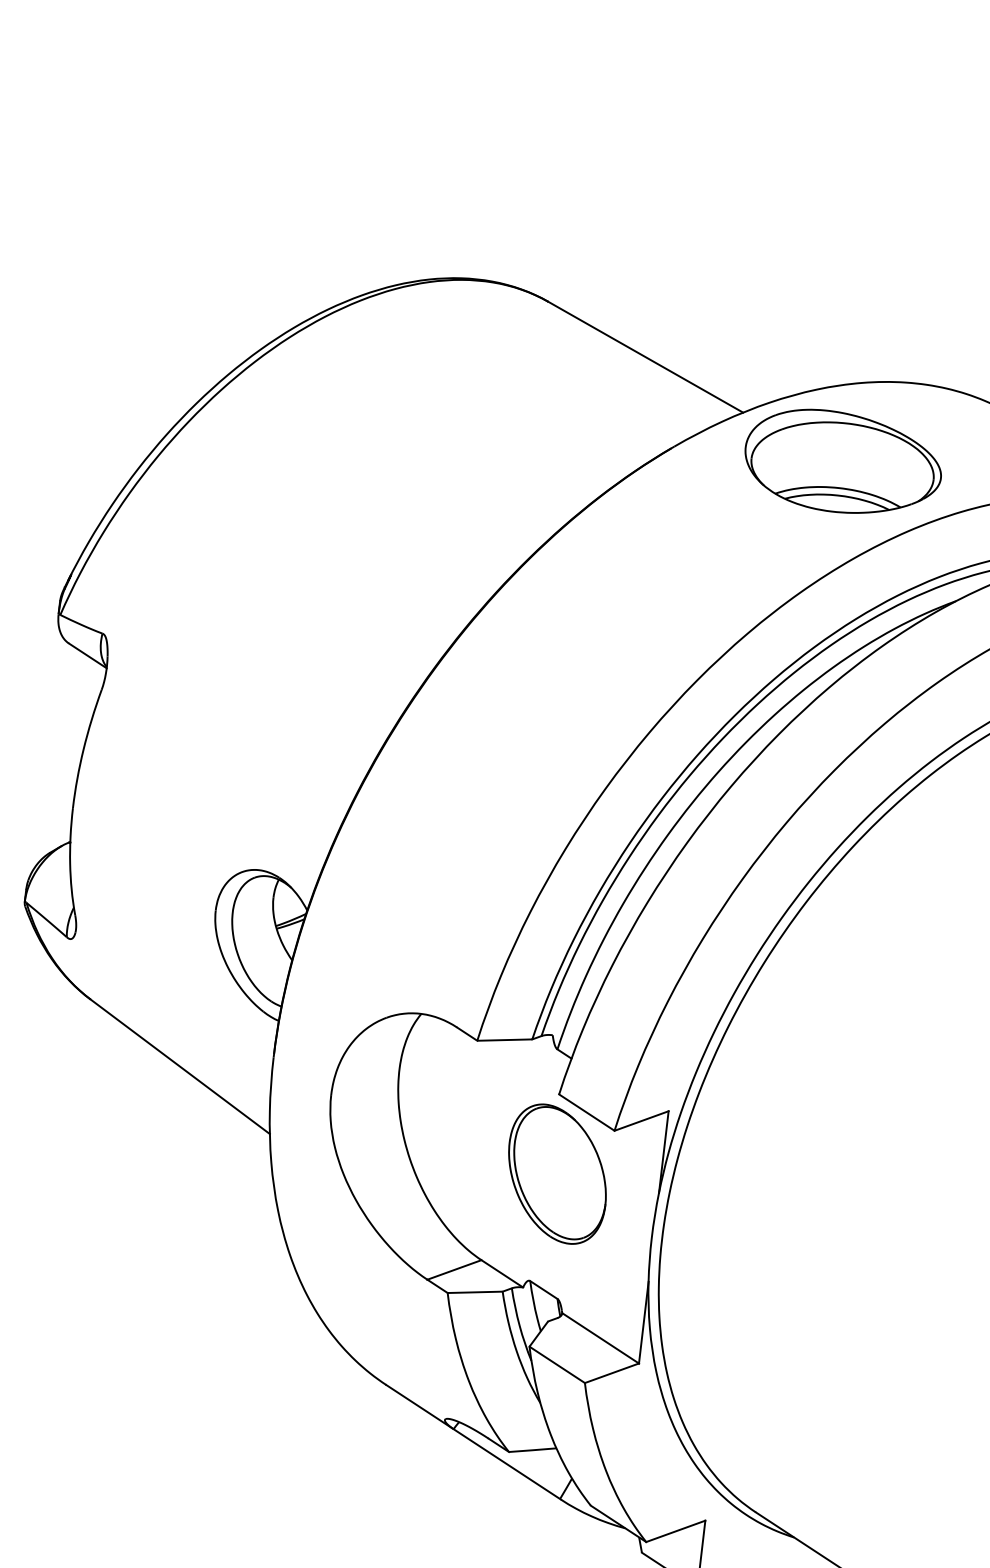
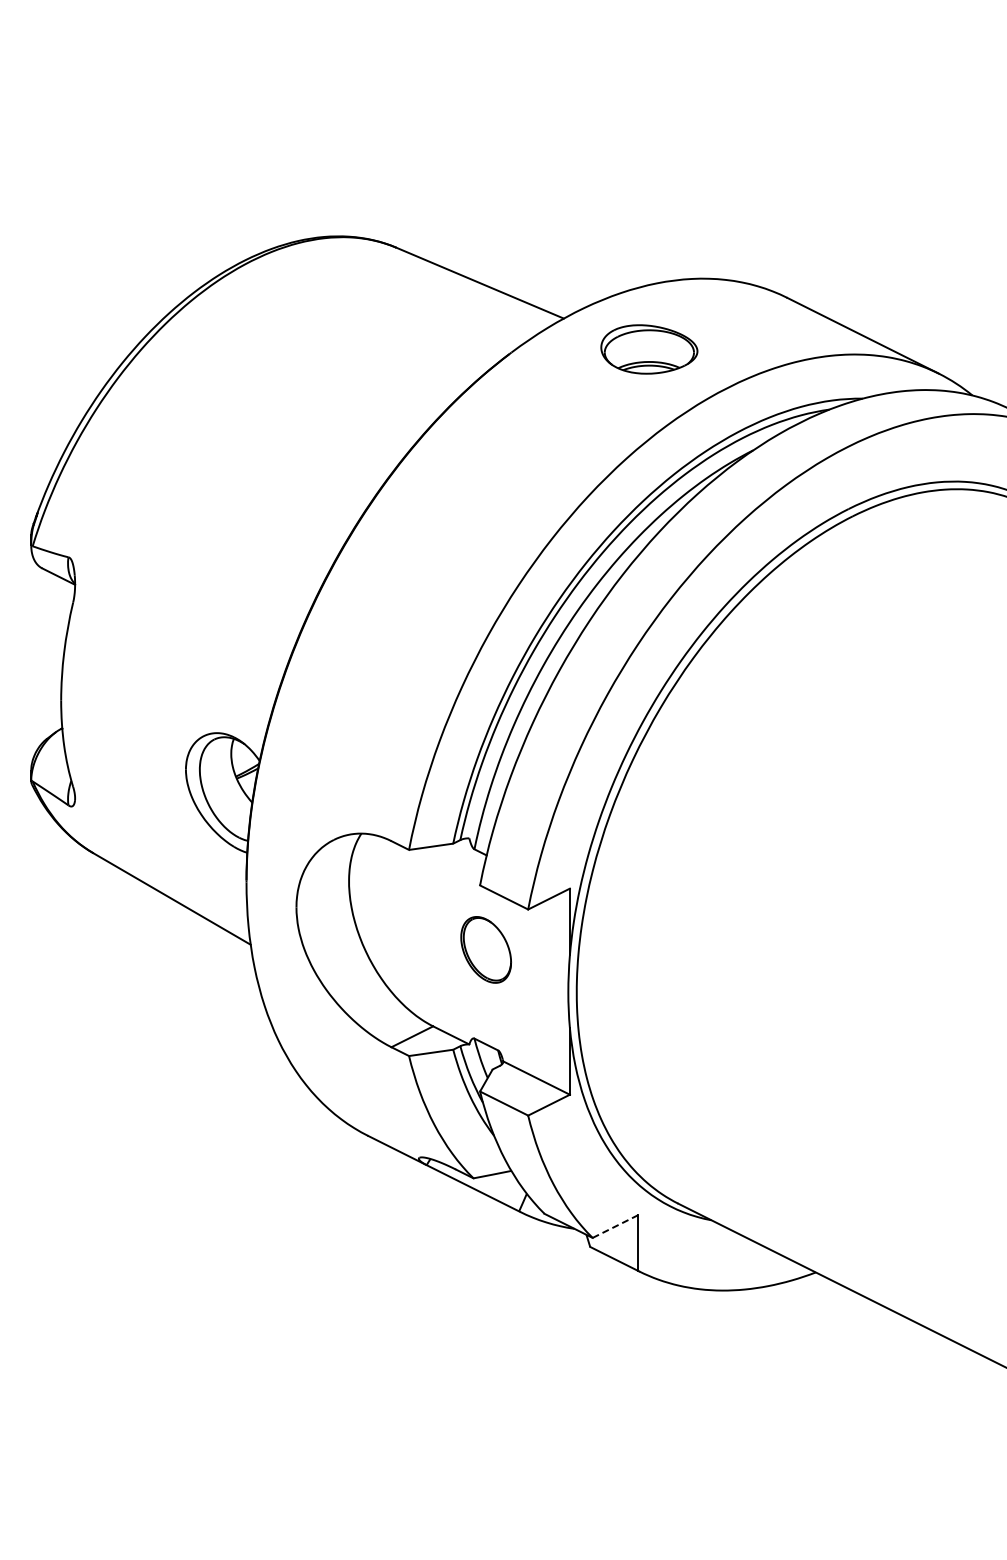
part: (843, 462) -> (649, 349), size x0.6
part: (556, 1173) -> (485, 949), size x0.6
line: (675, 1531) -> (615, 1226), solid -> dashed

